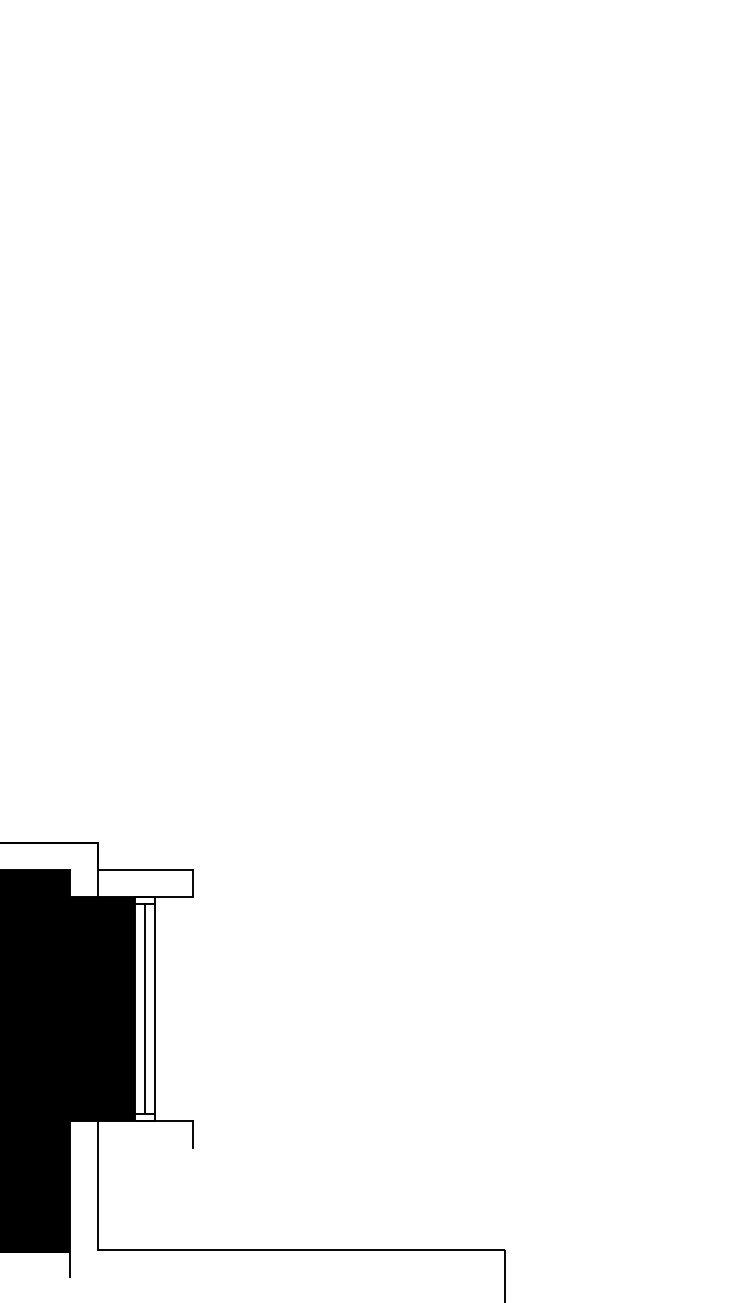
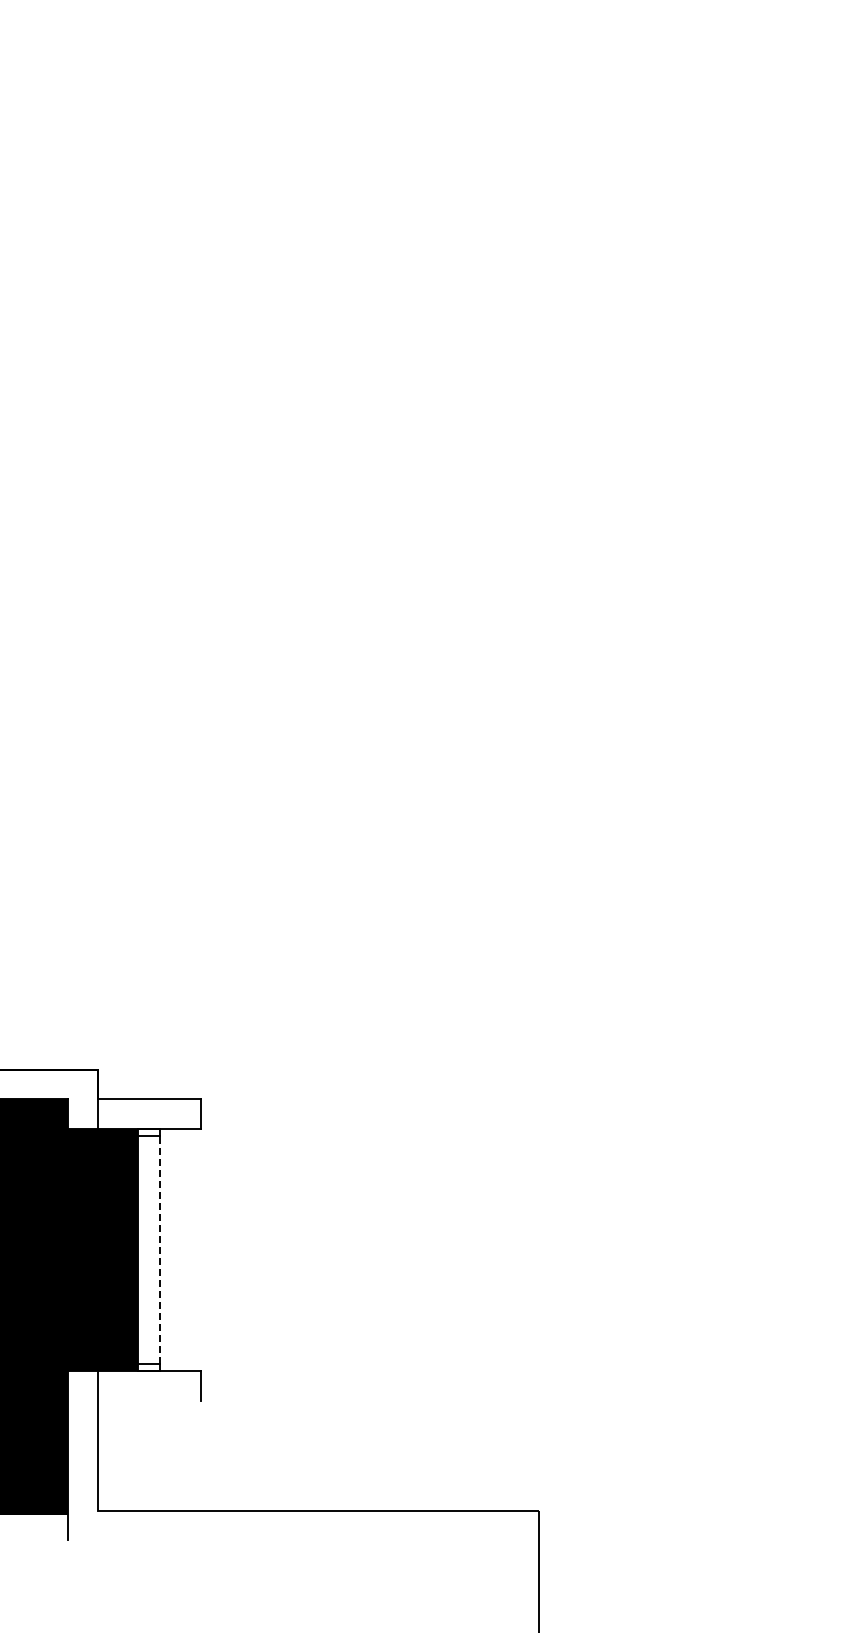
line: (145, 1008) -> (149, 1249), removed
line: (155, 1008) -> (160, 1249), solid -> dashed

